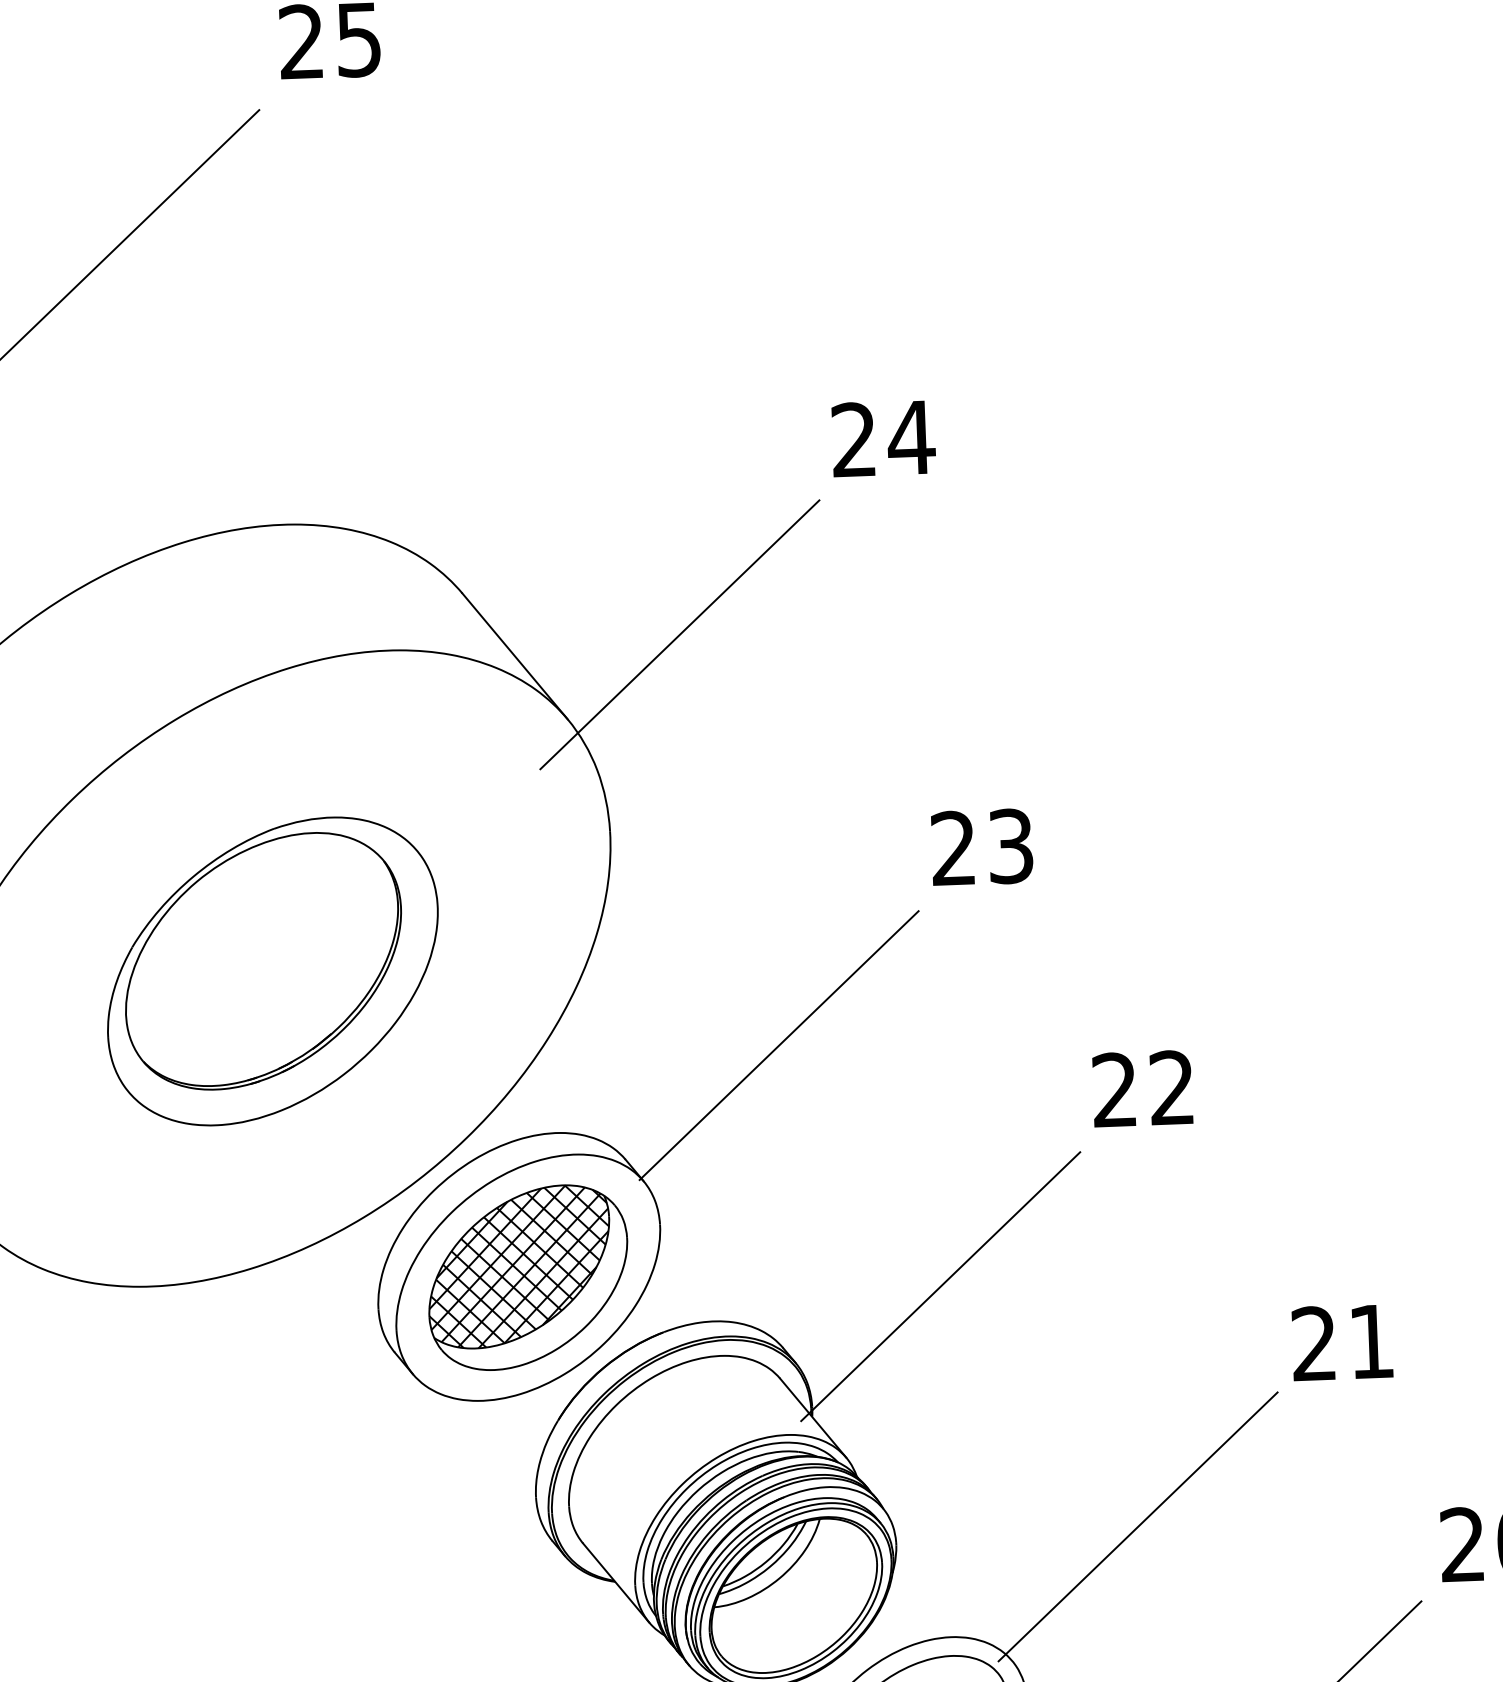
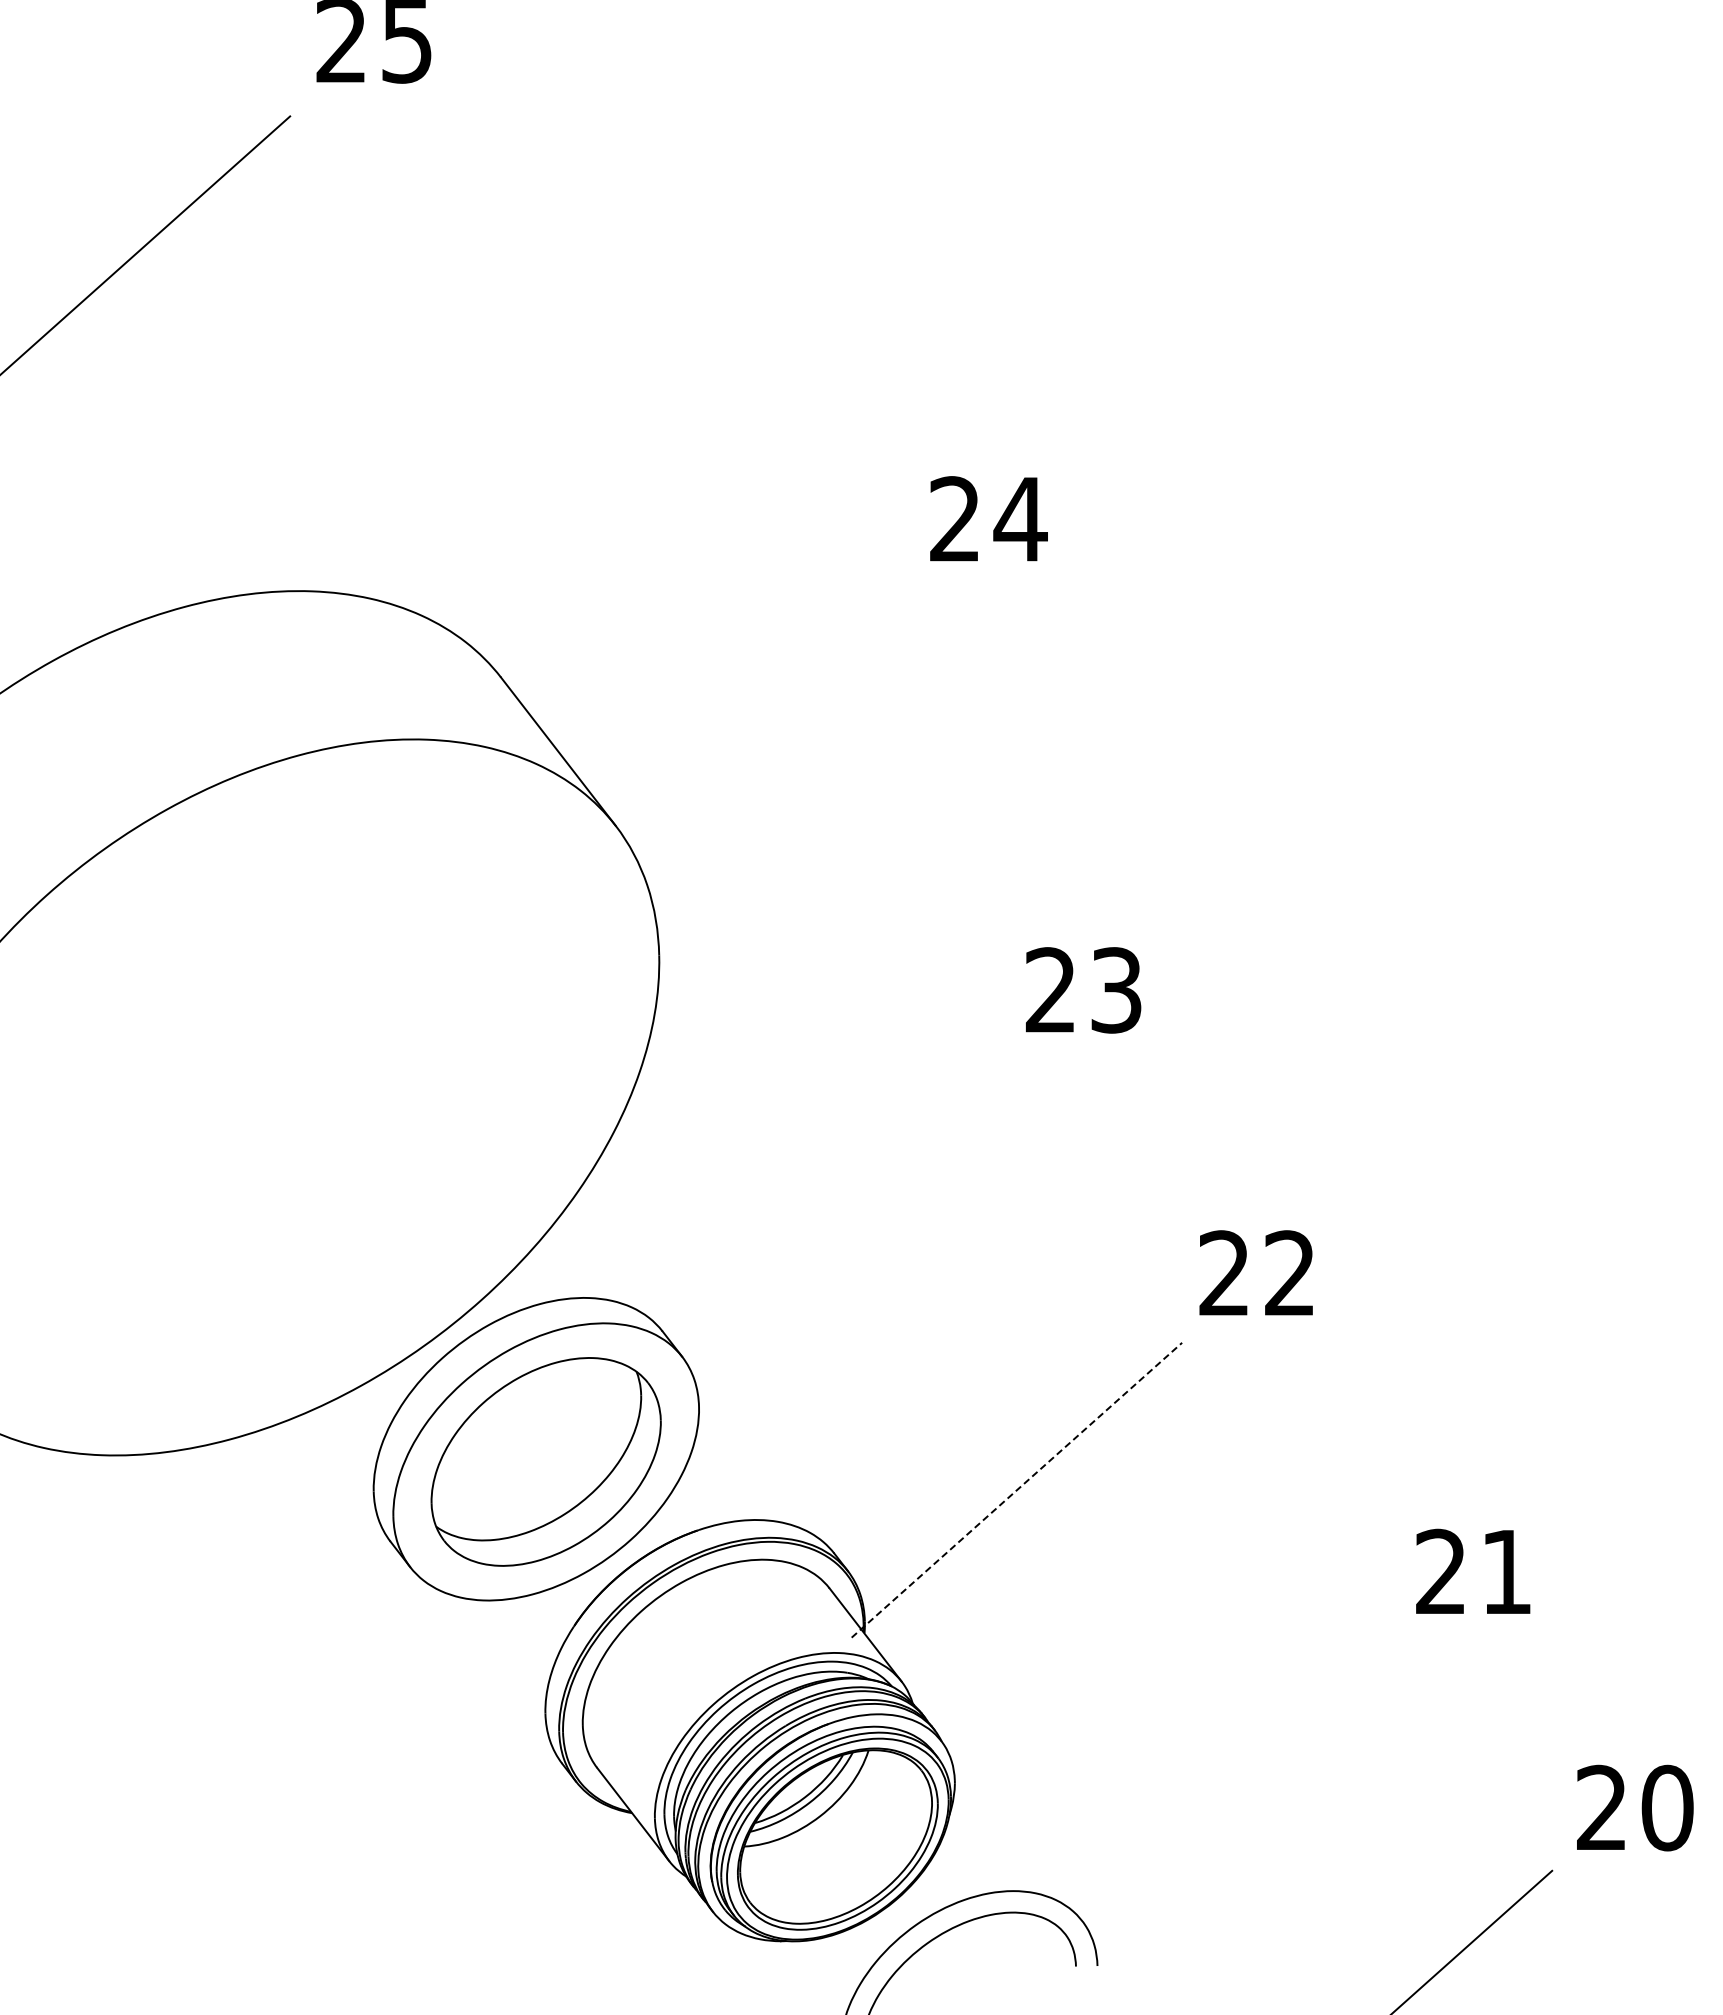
line: (679, 634) -> (747, 733), removed
part: (272, 971) -> (267, 1100), removed
line: (778, 1045) -> (842, 1207), removed
hatch: (521, 1267) -> (538, 1449), removed
line: (941, 1285) -> (1017, 1489), solid -> dashed
line: (1137, 1526) -> (1231, 1772), removed

